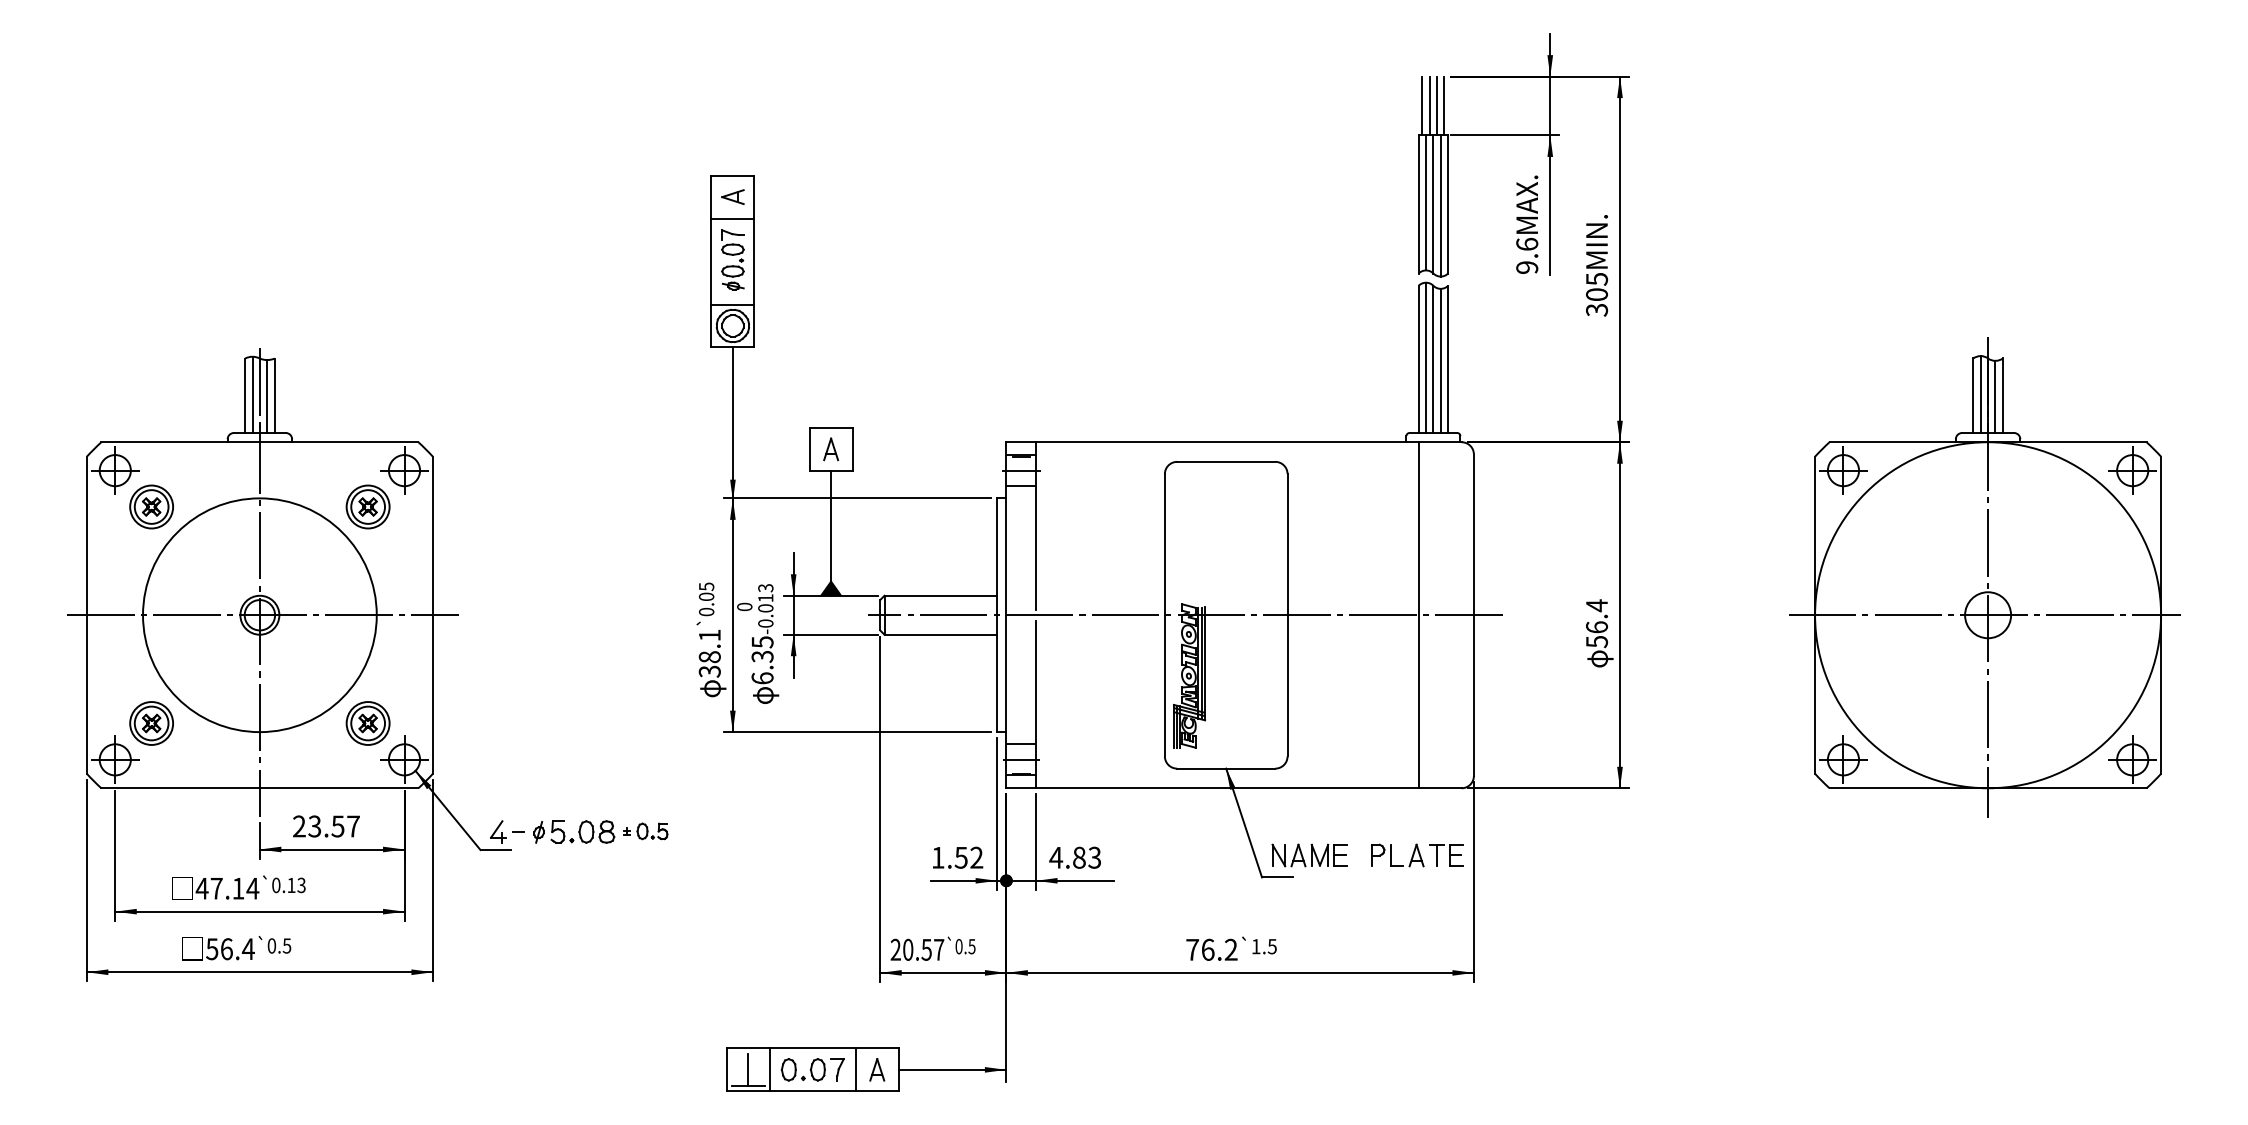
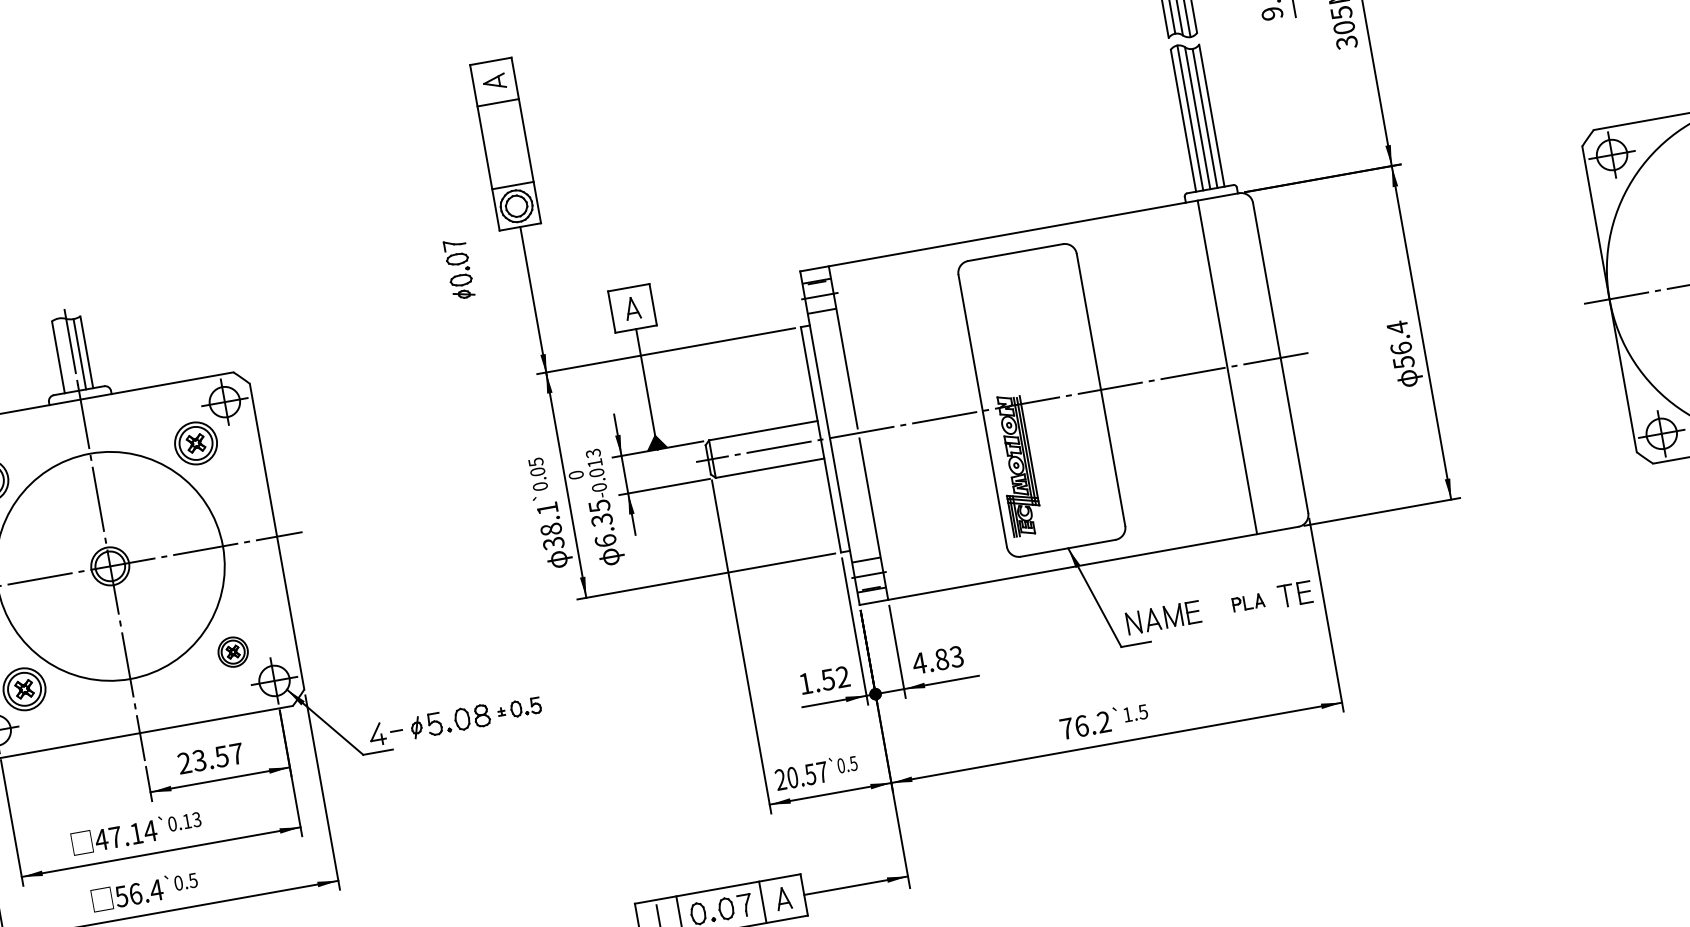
part: (732, 259) -> (458, 268), moved
line: (252, 394) -> (65, 354), removed
part: (367, 723) -> (232, 652), size x0.7
part: (1397, 855) -> (1248, 602), size x0.6

